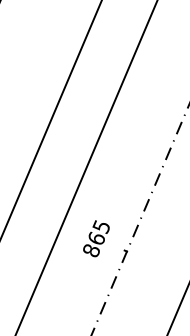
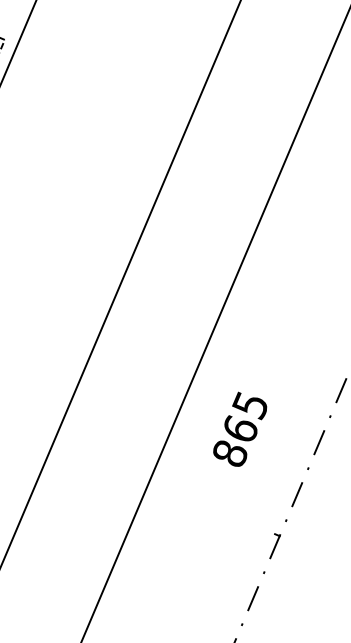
text: (96, 238) -> (240, 428), moved

